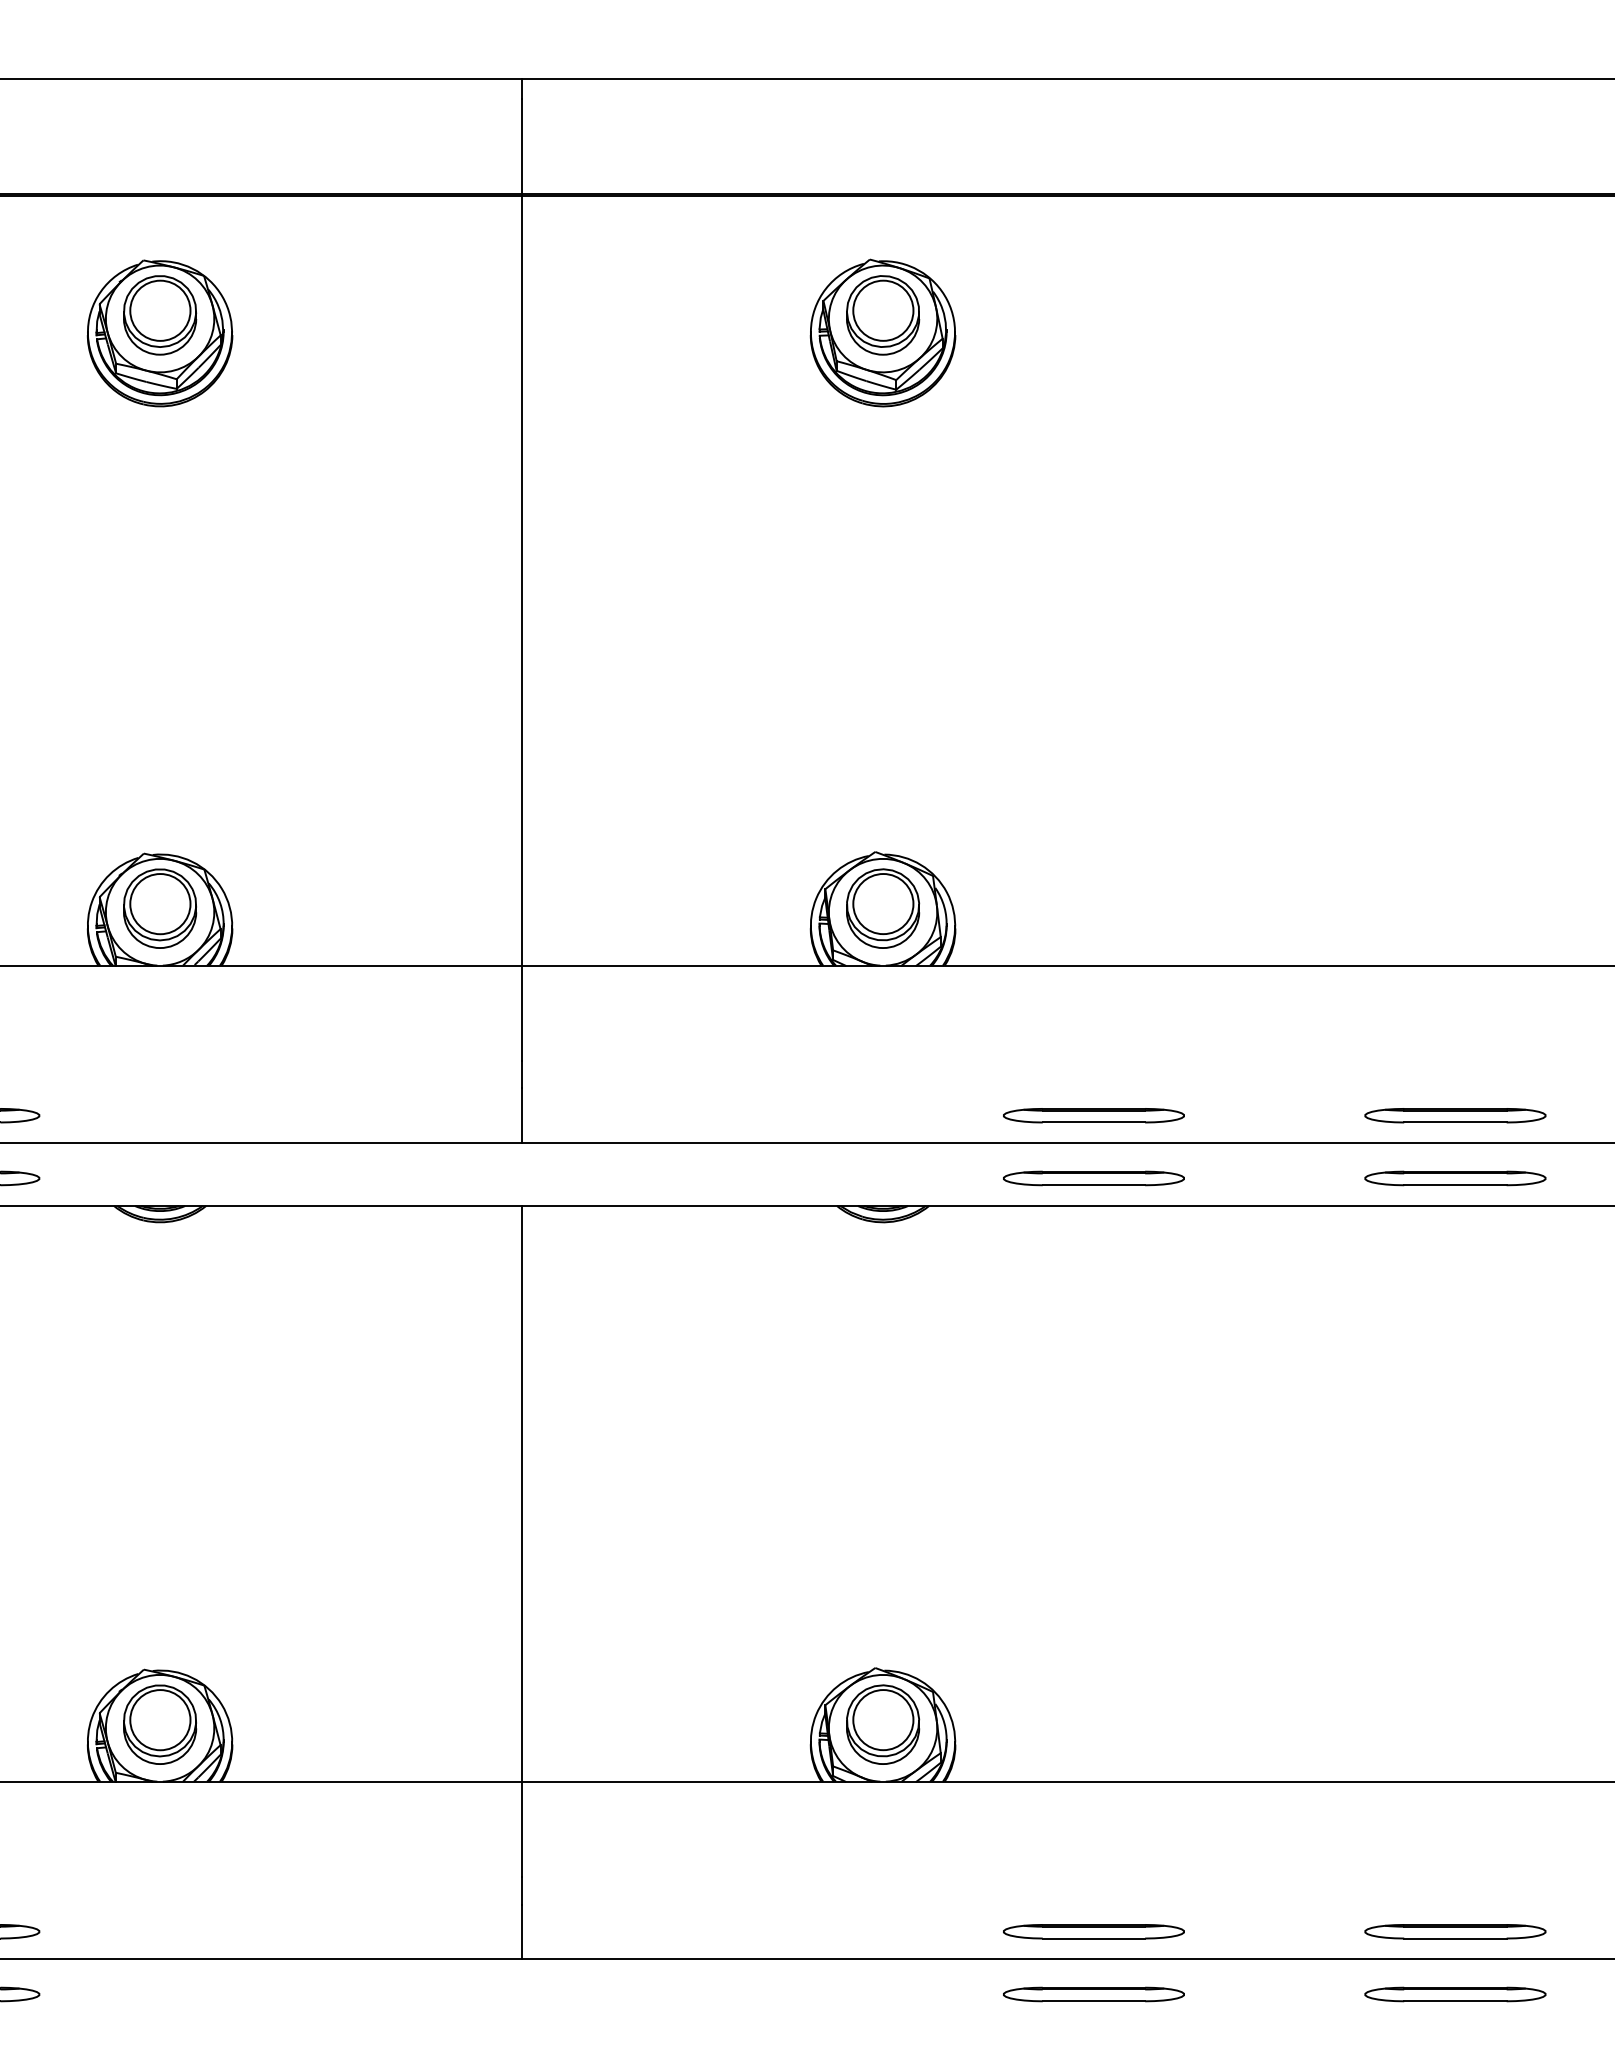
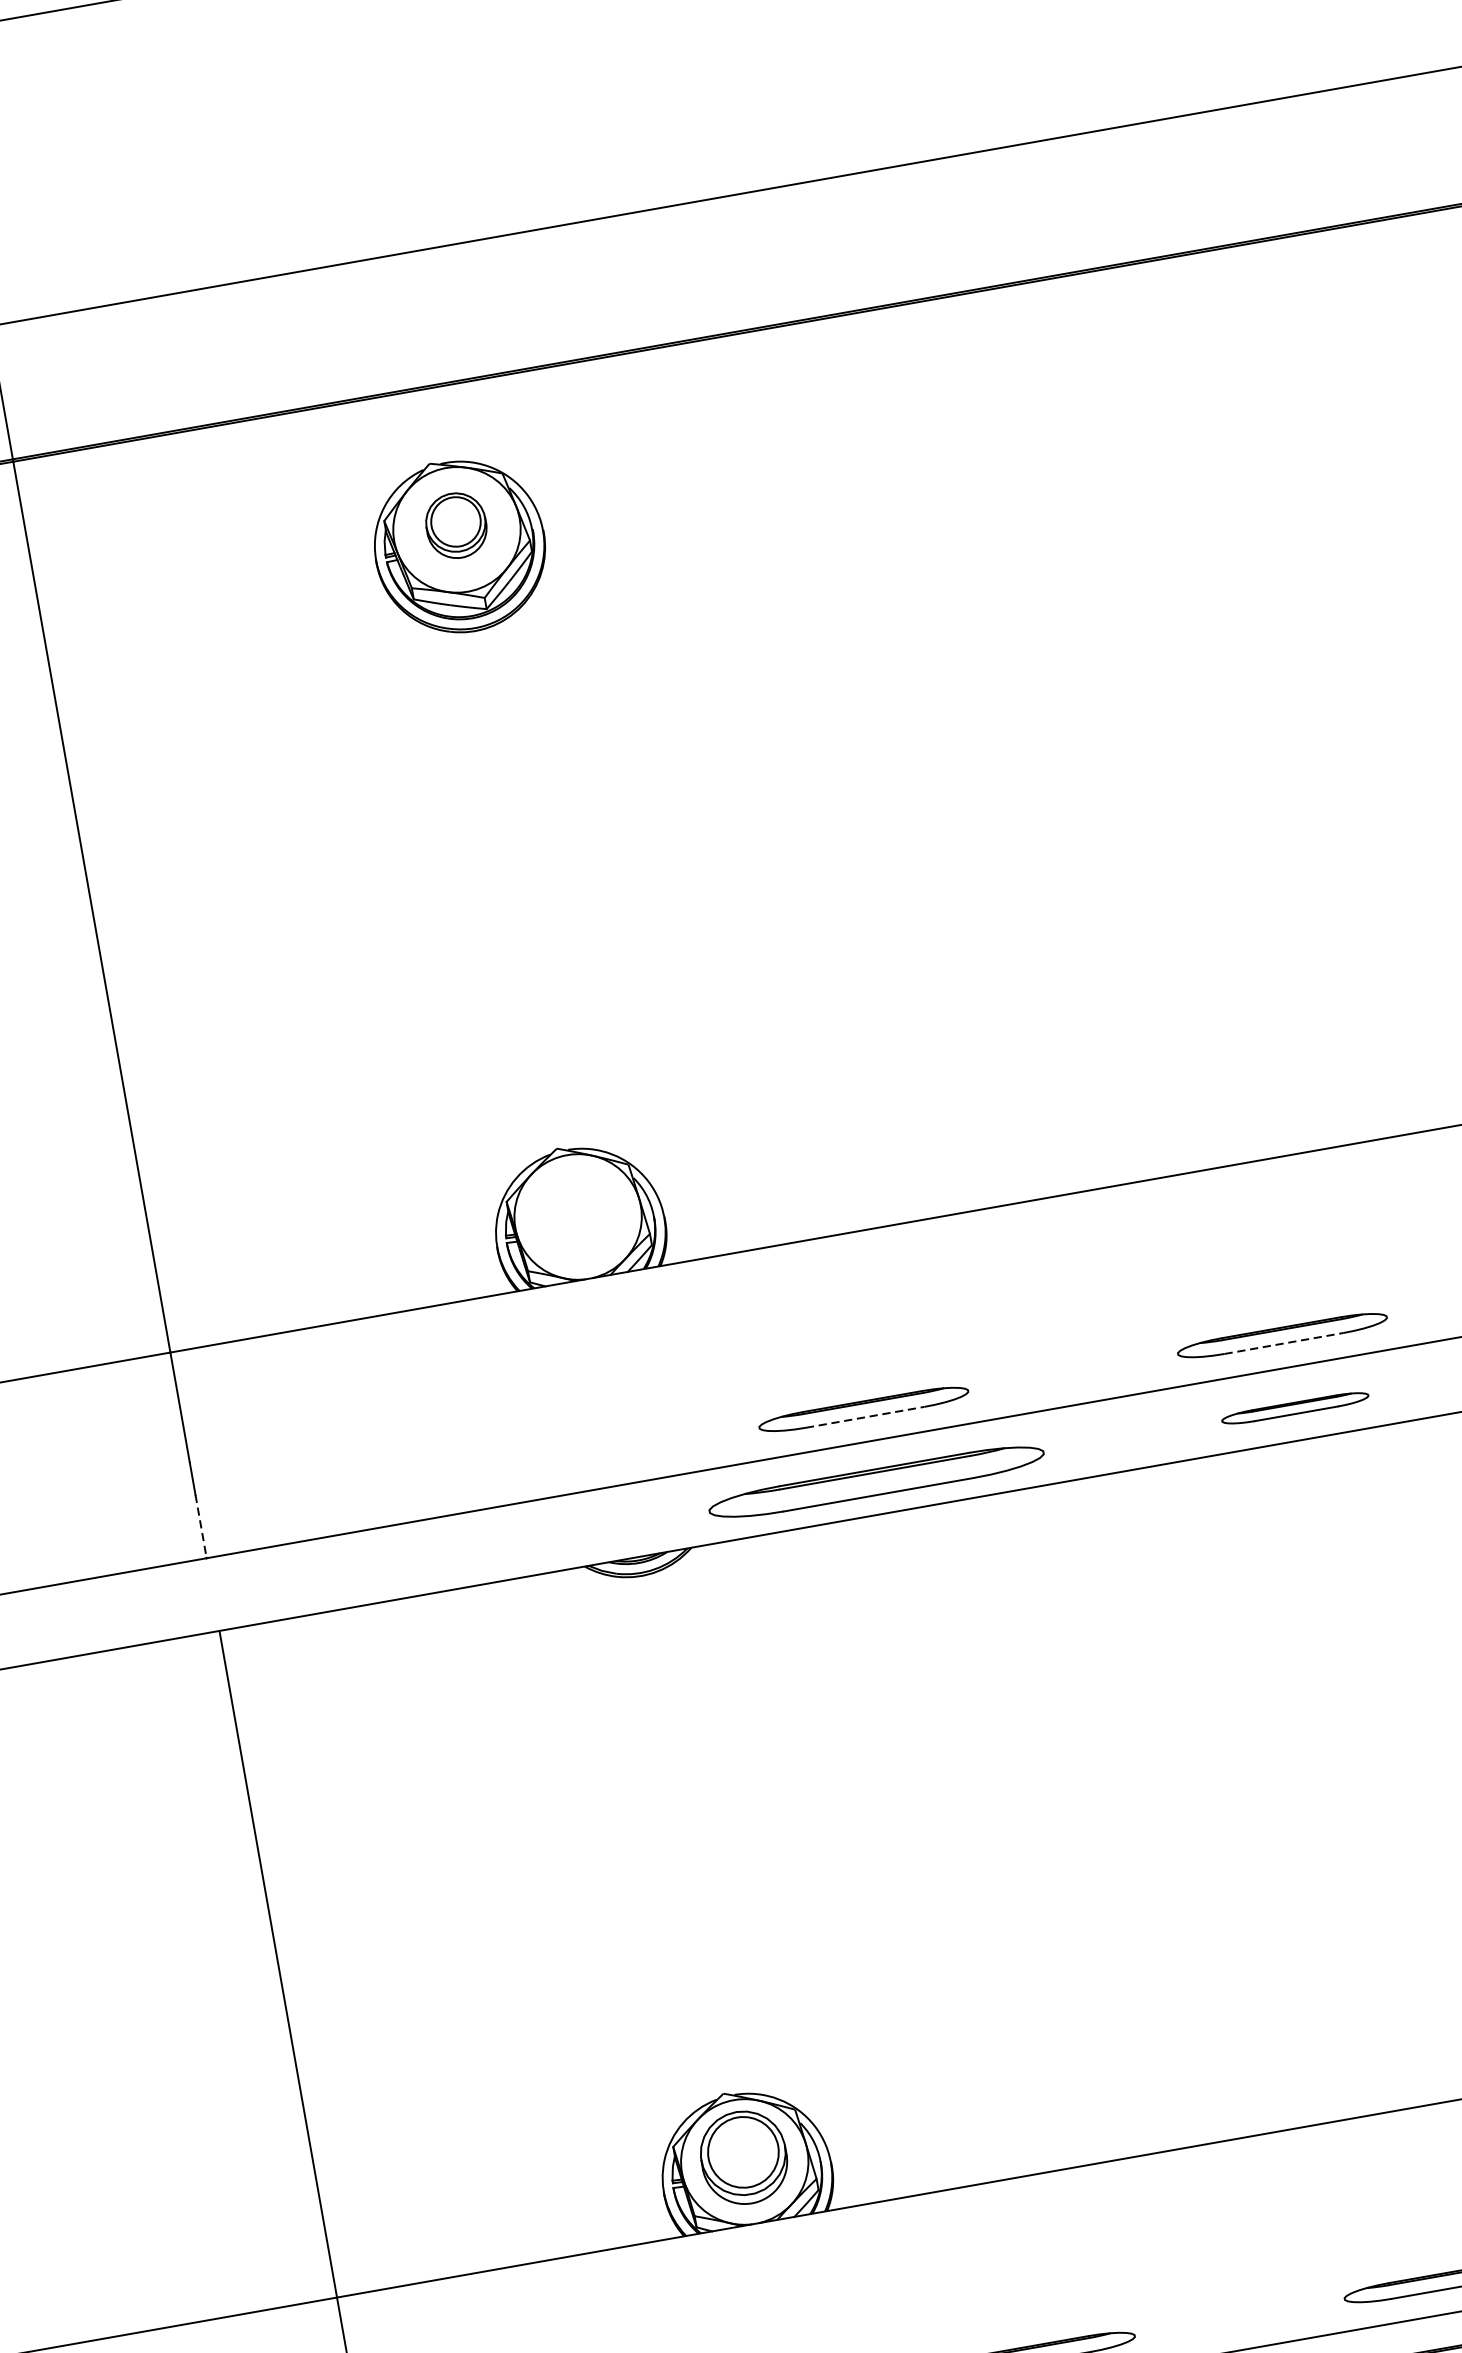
part: (883, 315) -> (456, 525), size x0.7
part: (883, 908) -> (577, 1212), removed
line: (521, 1116) -> (201, 1527), solid -> dashed
line: (1094, 1122) -> (865, 1417), solid -> dashed
line: (1455, 1122) -> (1283, 1343), solid -> dashed
part: (1093, 1178) -> (876, 1482), size x1.6
part: (1455, 1178) -> (1295, 1408), size x0.7

